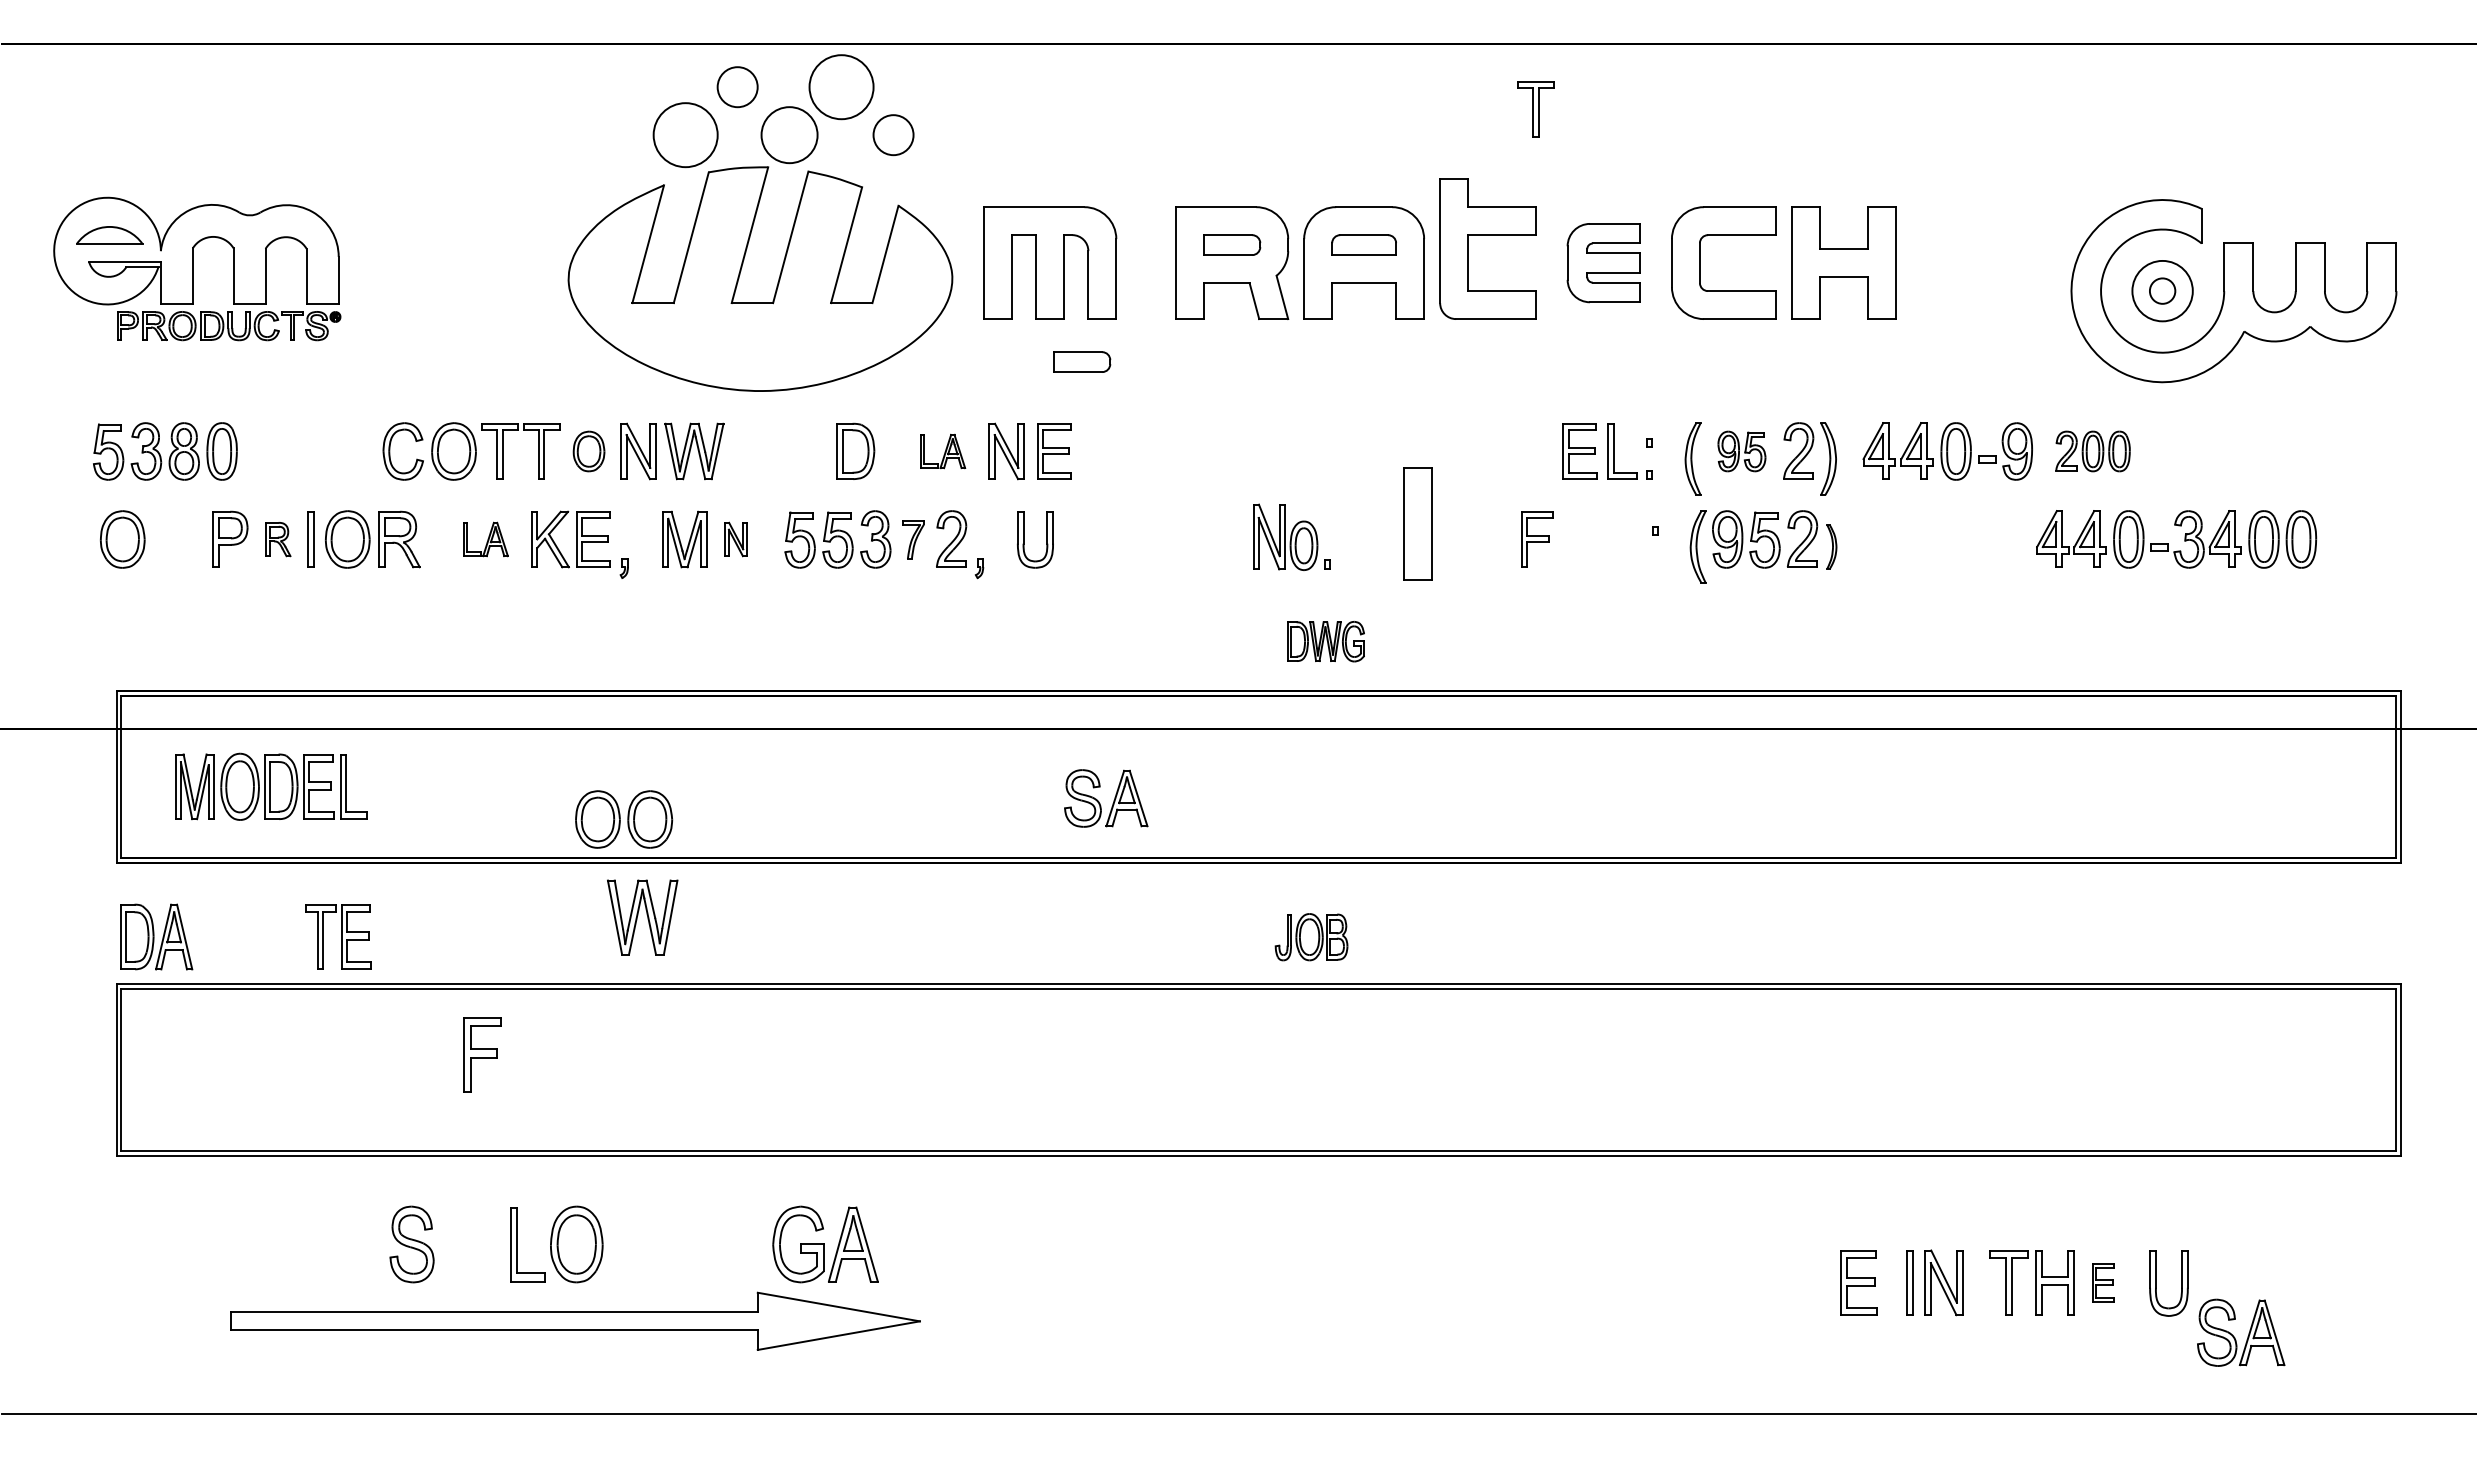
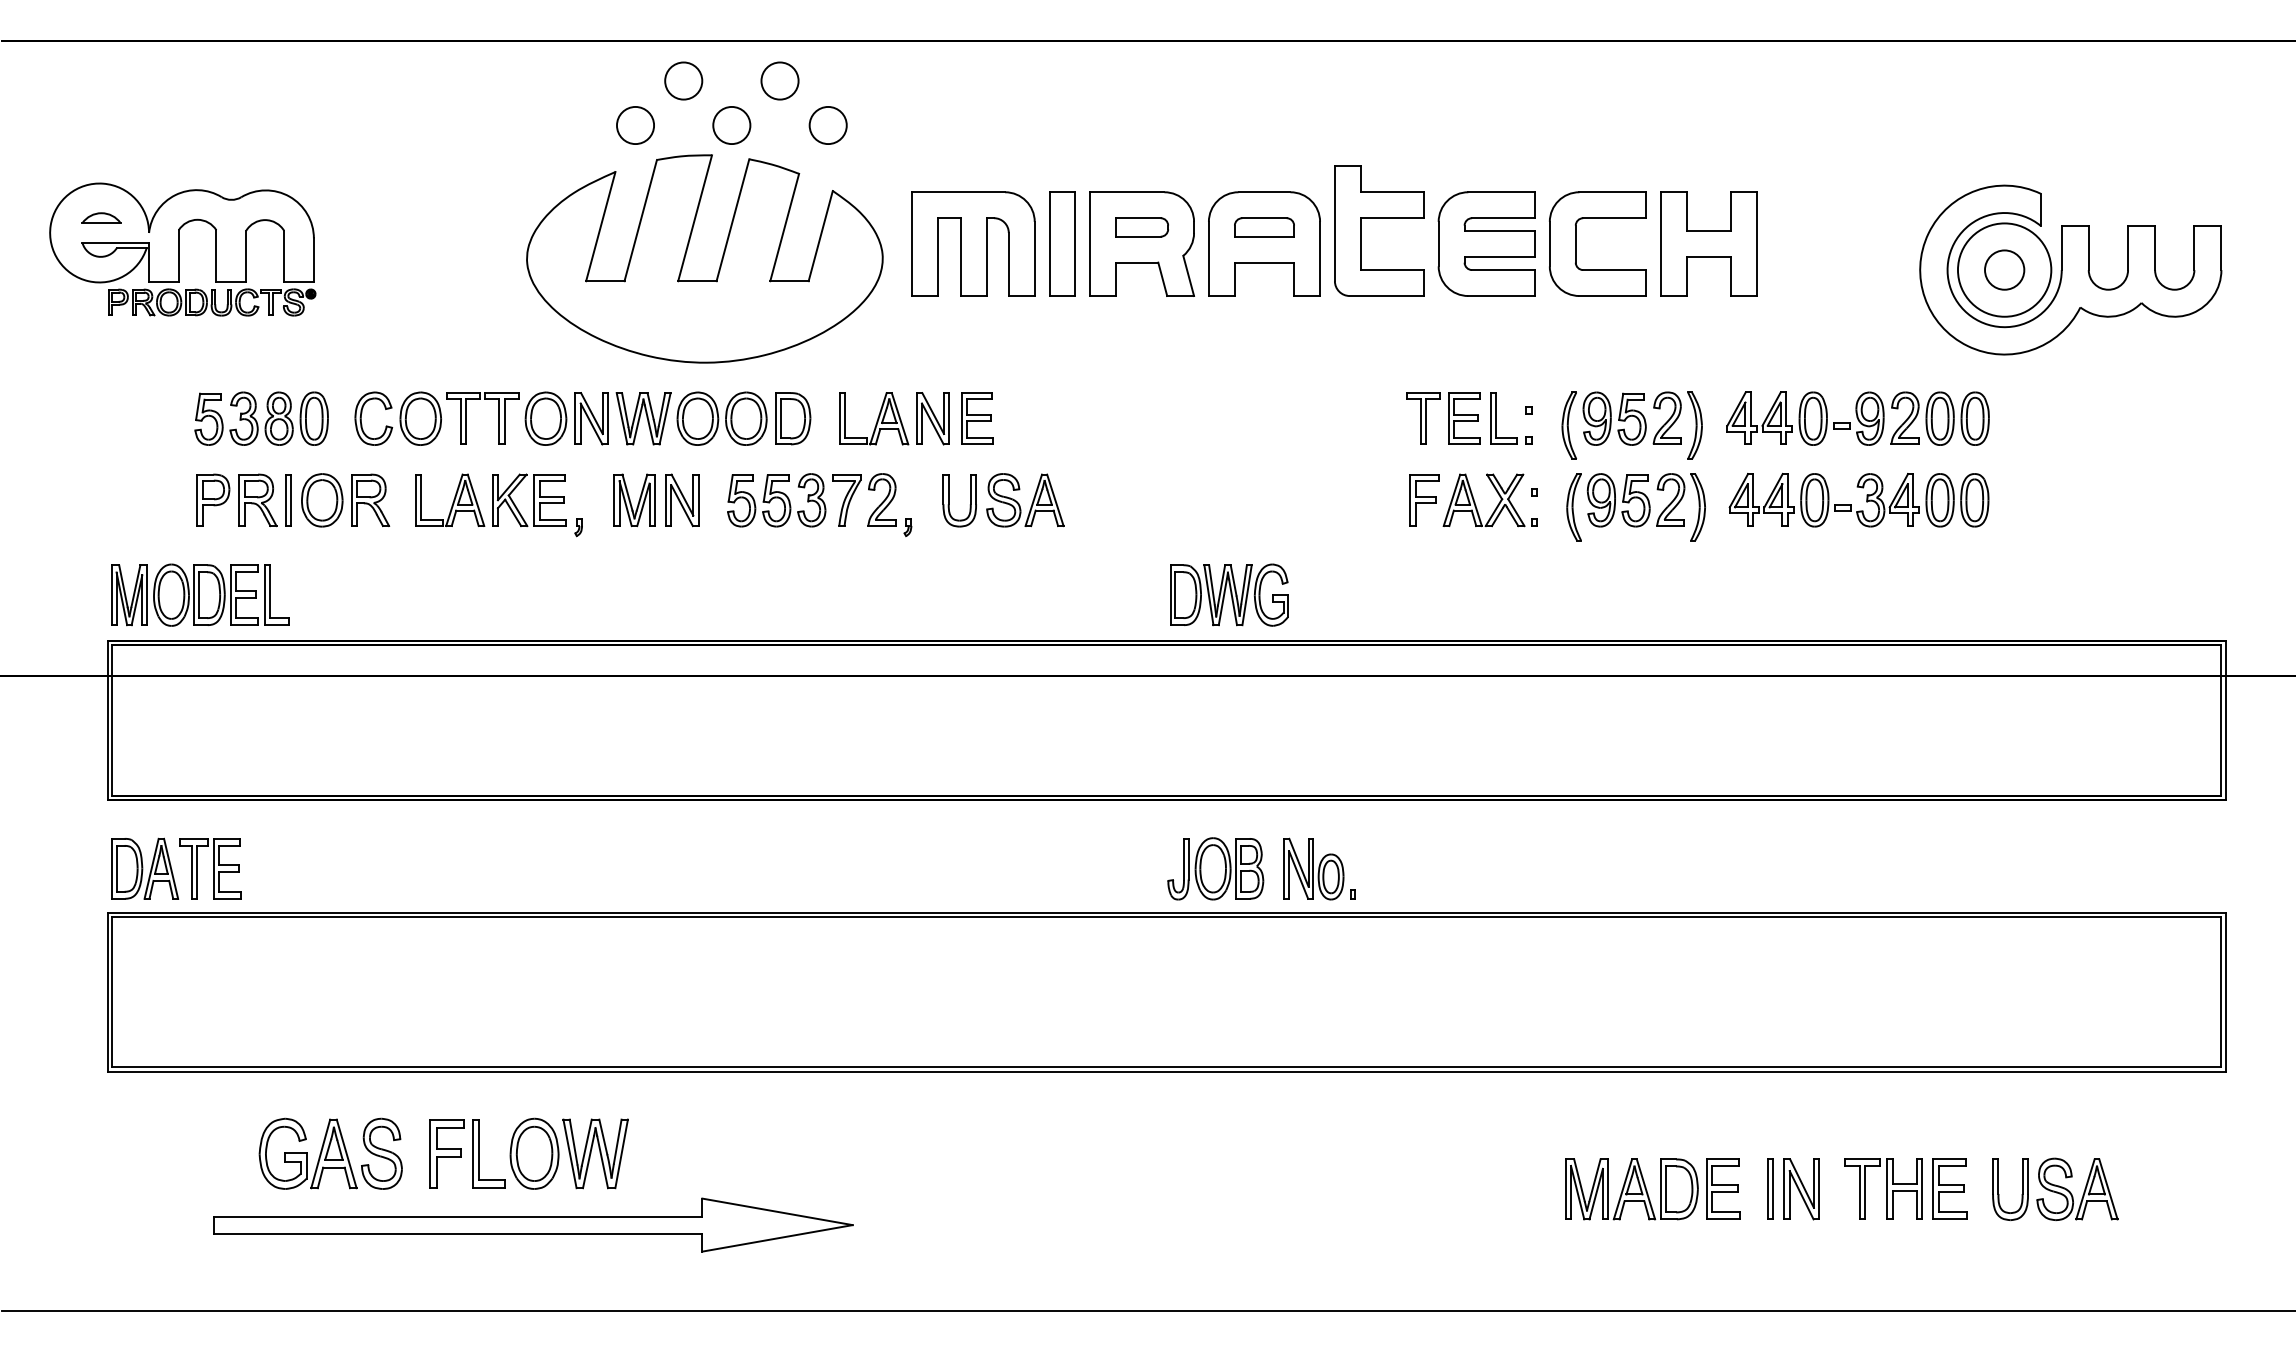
circle: (841, 87) -> (779, 81), size x0.62
part: (1535, 109) -> (1423, 418), moved
circle: (685, 135) -> (635, 125), size x0.62
circle: (789, 135) -> (731, 125), size x0.71
part: (109, 234) -> (101, 217), size x0.62
part: (1603, 262) -> (1486, 243), size x1.43
circle: (2162, 290) -> (2004, 269), size x1.67
circle: (2162, 290) -> (2004, 269), size x1.67
part: (1082, 361) -> (1003, 335), removed
part: (165, 451) -> (261, 418), moved
part: (588, 451) -> (545, 418), size x1.43
part: (942, 451) -> (873, 418), size x1.67
part: (1741, 451) -> (1614, 418), size x1.43
part: (2092, 451) -> (1939, 418), size x1.43
part: (1417, 523) -> (1061, 243), moved
part: (1291, 536) -> (1319, 868), moved
part: (122, 539) -> (113, 500), removed
part: (278, 539) -> (258, 500), size x1.67
part: (485, 539) -> (449, 500), size x1.67
part: (735, 539) -> (681, 500), size x1.67
part: (913, 539) -> (846, 500), size x1.43
part: (2184, 539) -> (1866, 500), moved
part: (1615, 544) -> (1497, 504), added
part: (1831, 546) -> (1697, 506), size x1.67
part: (1326, 641) -> (1229, 594), size x1.67
part: (271, 786) -> (200, 594), moved
part: (1113, 800) -> (1032, 502), moved
part: (624, 819) -> (722, 418), moved
part: (642, 917) -> (595, 1153), moved
part: (338, 936) -> (210, 868), moved
part: (1311, 937) -> (1215, 869), size x1.43
part: (482, 1054) -> (447, 1153), moved
part: (825, 1244) -> (308, 1153), moved
part: (1760, 1282) -> (1631, 1189), added
part: (2103, 1282) -> (1949, 1189), size x1.67
part: (2248, 1333) -> (2084, 1190), moved

